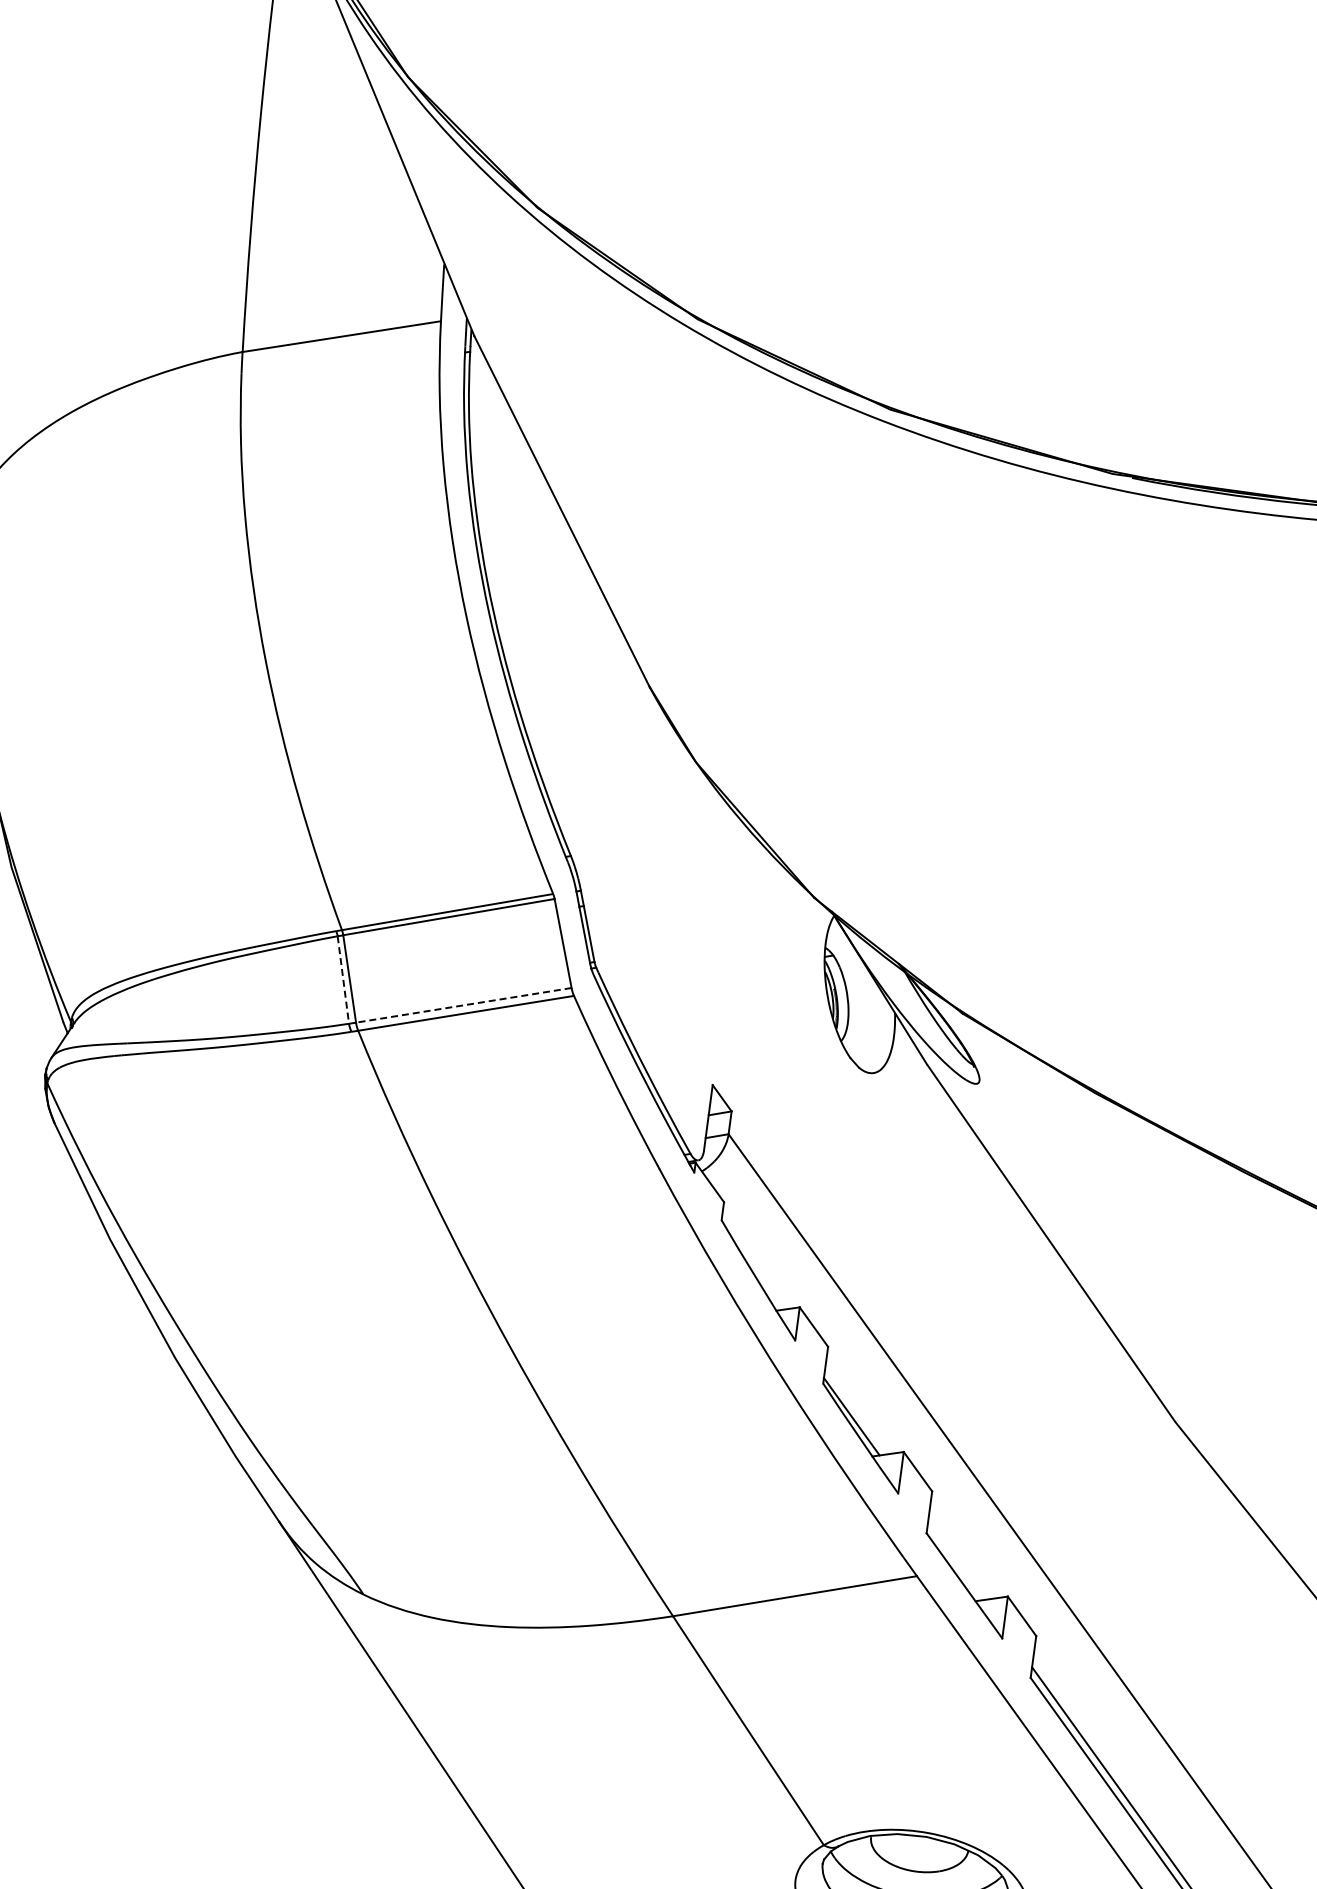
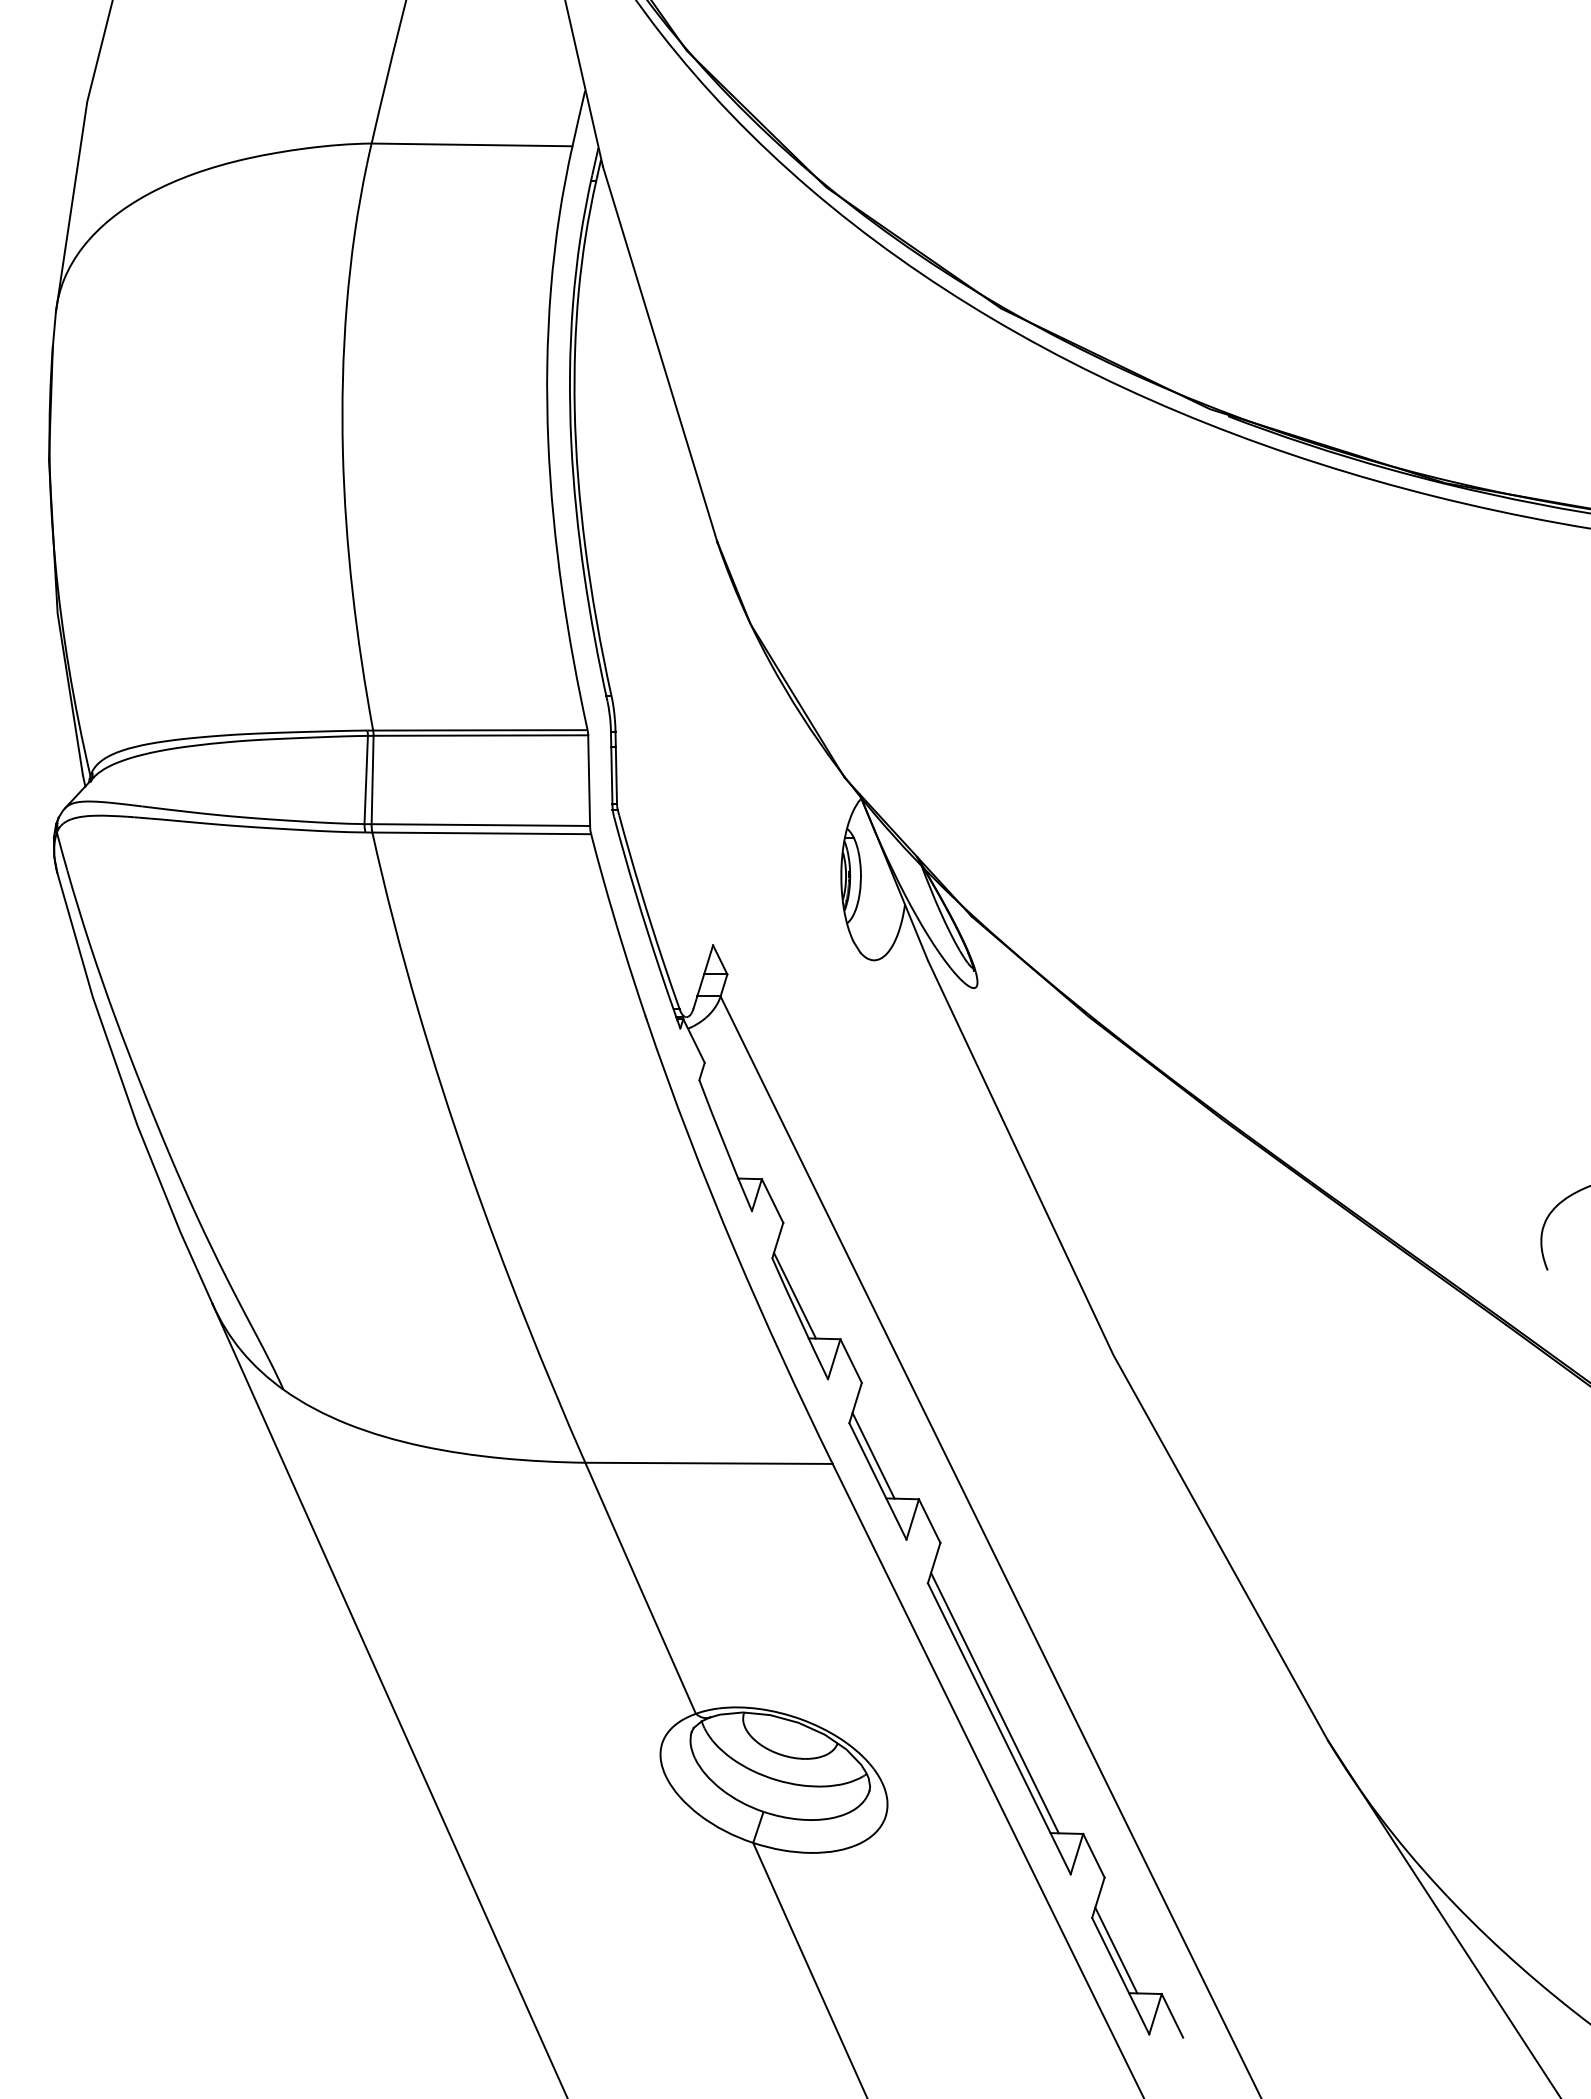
line: (343, 980) -> (366, 780), dashed -> solid
line: (463, 1005) -> (480, 825), dashed -> solid
line: (955, 1561) -> (873, 1455), added

